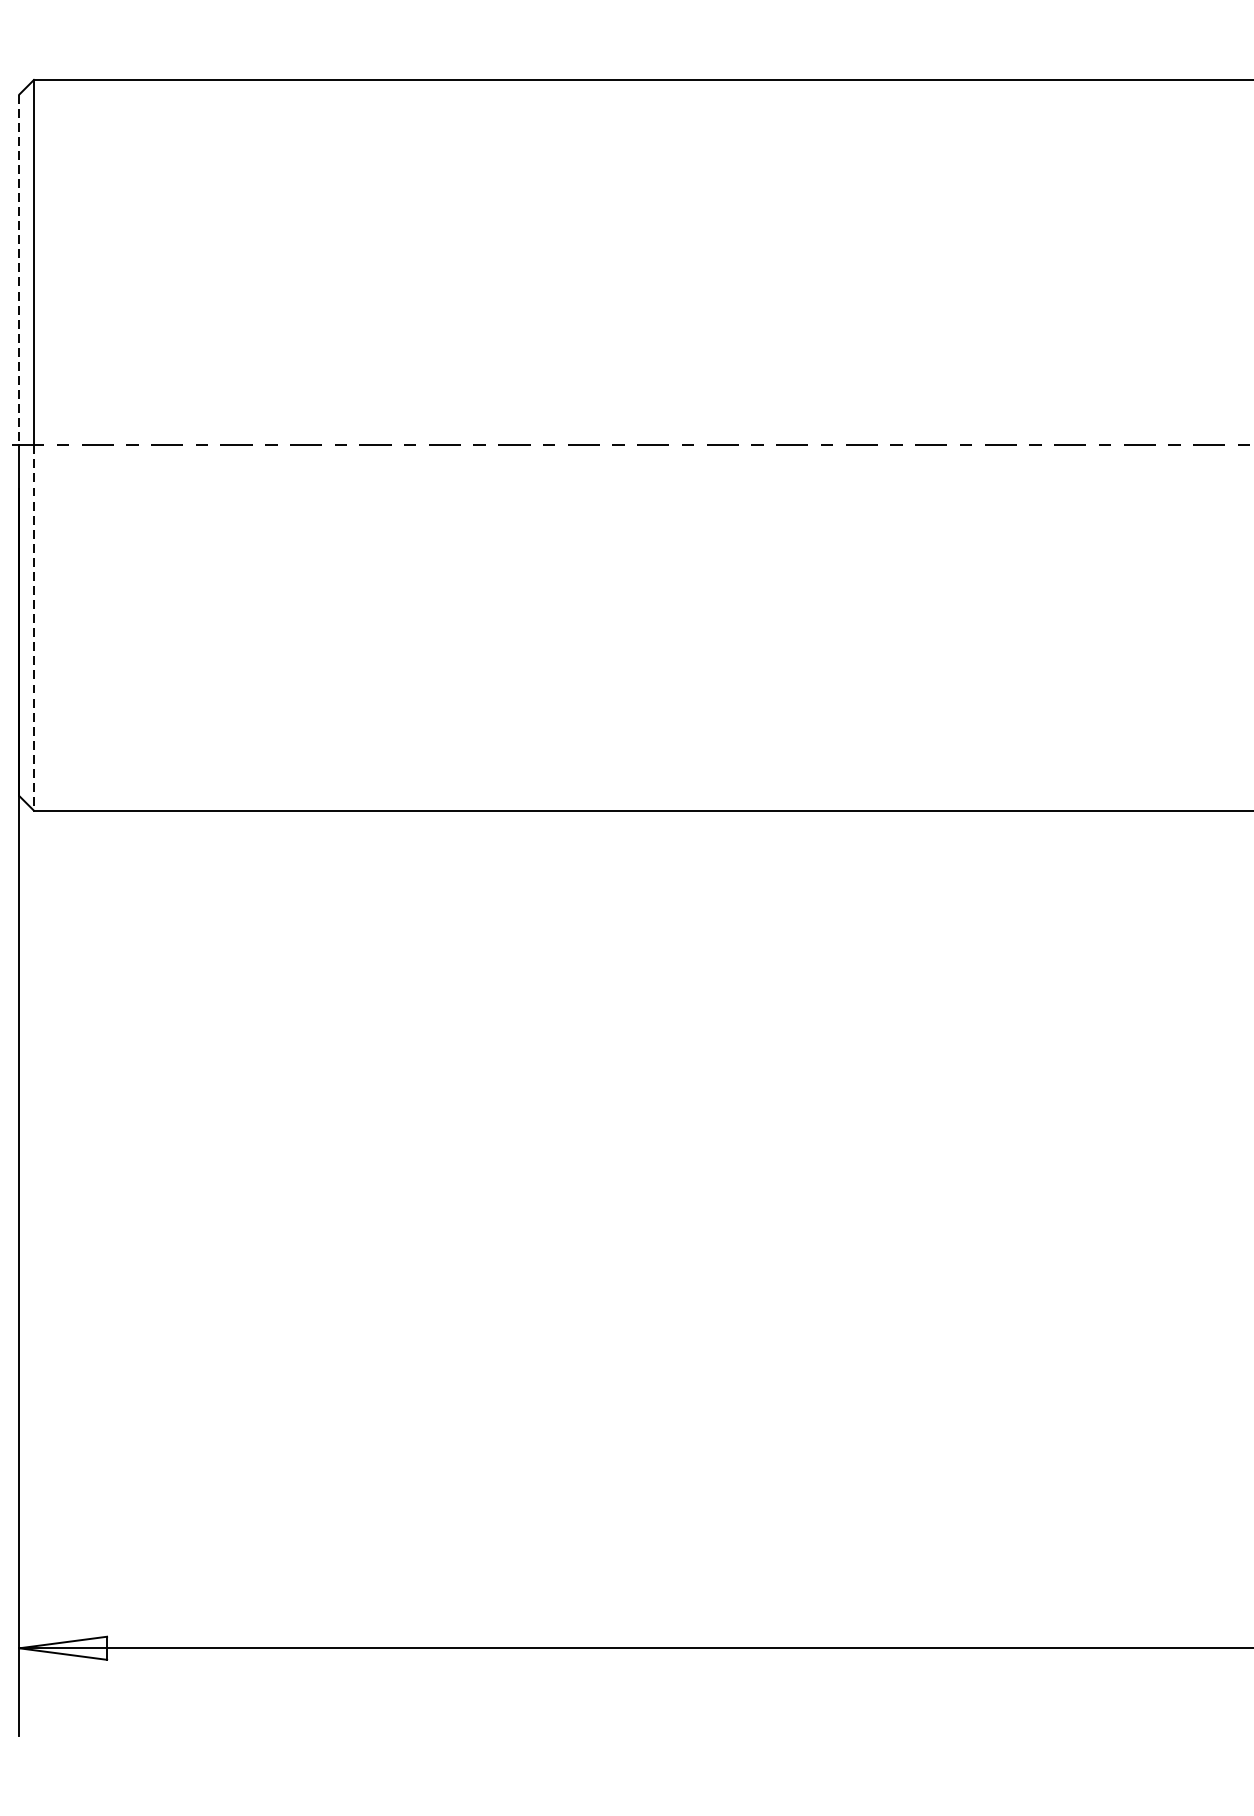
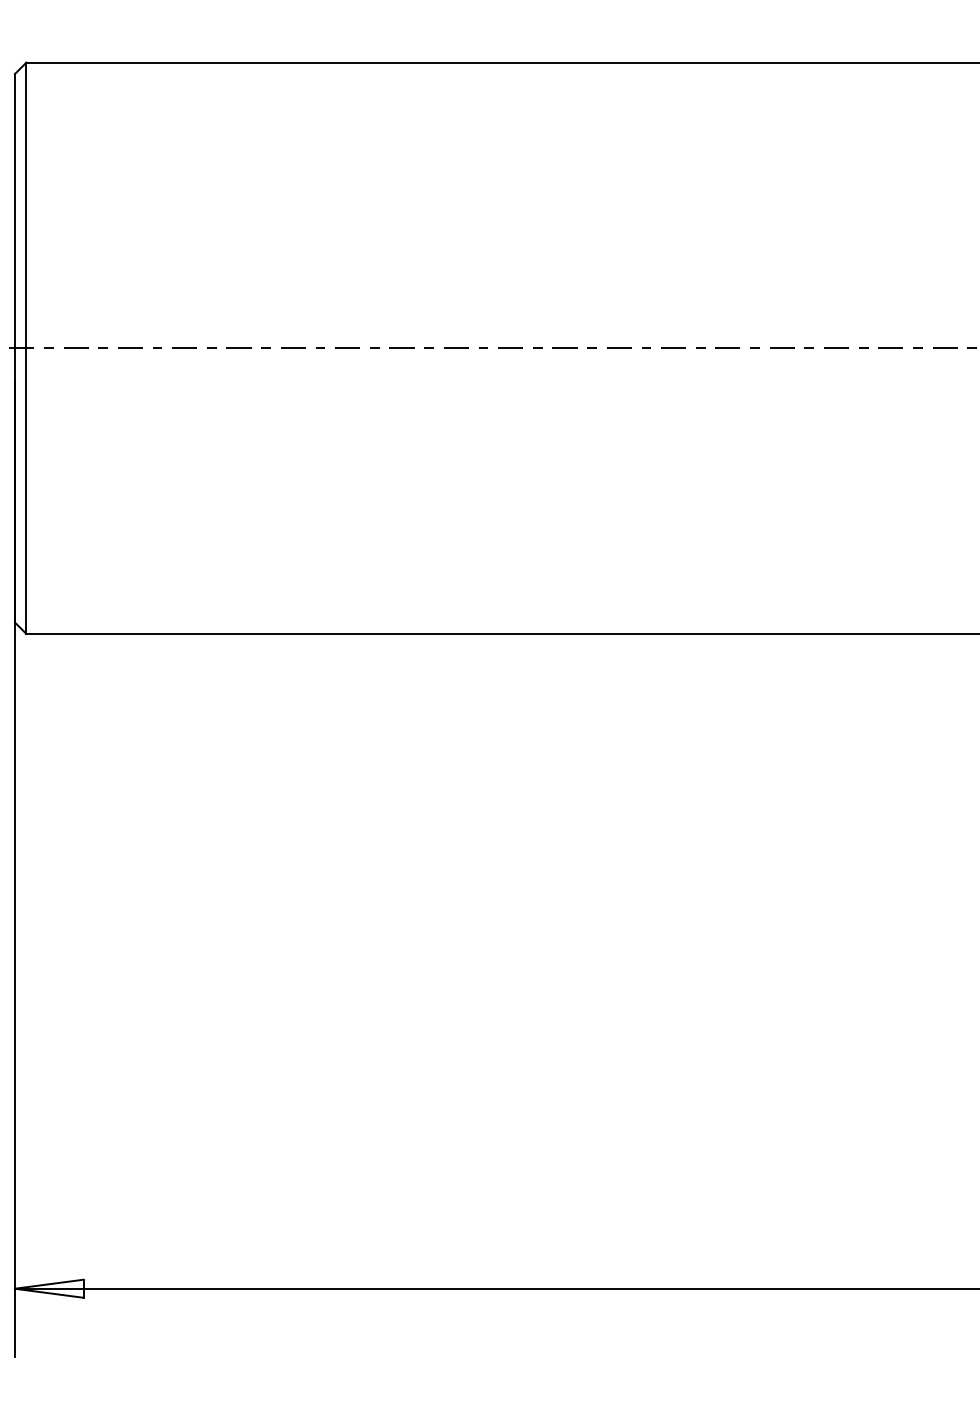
line: (18, 270) -> (14, 211), dashed -> solid
line: (34, 628) -> (26, 491), dashed -> solid

